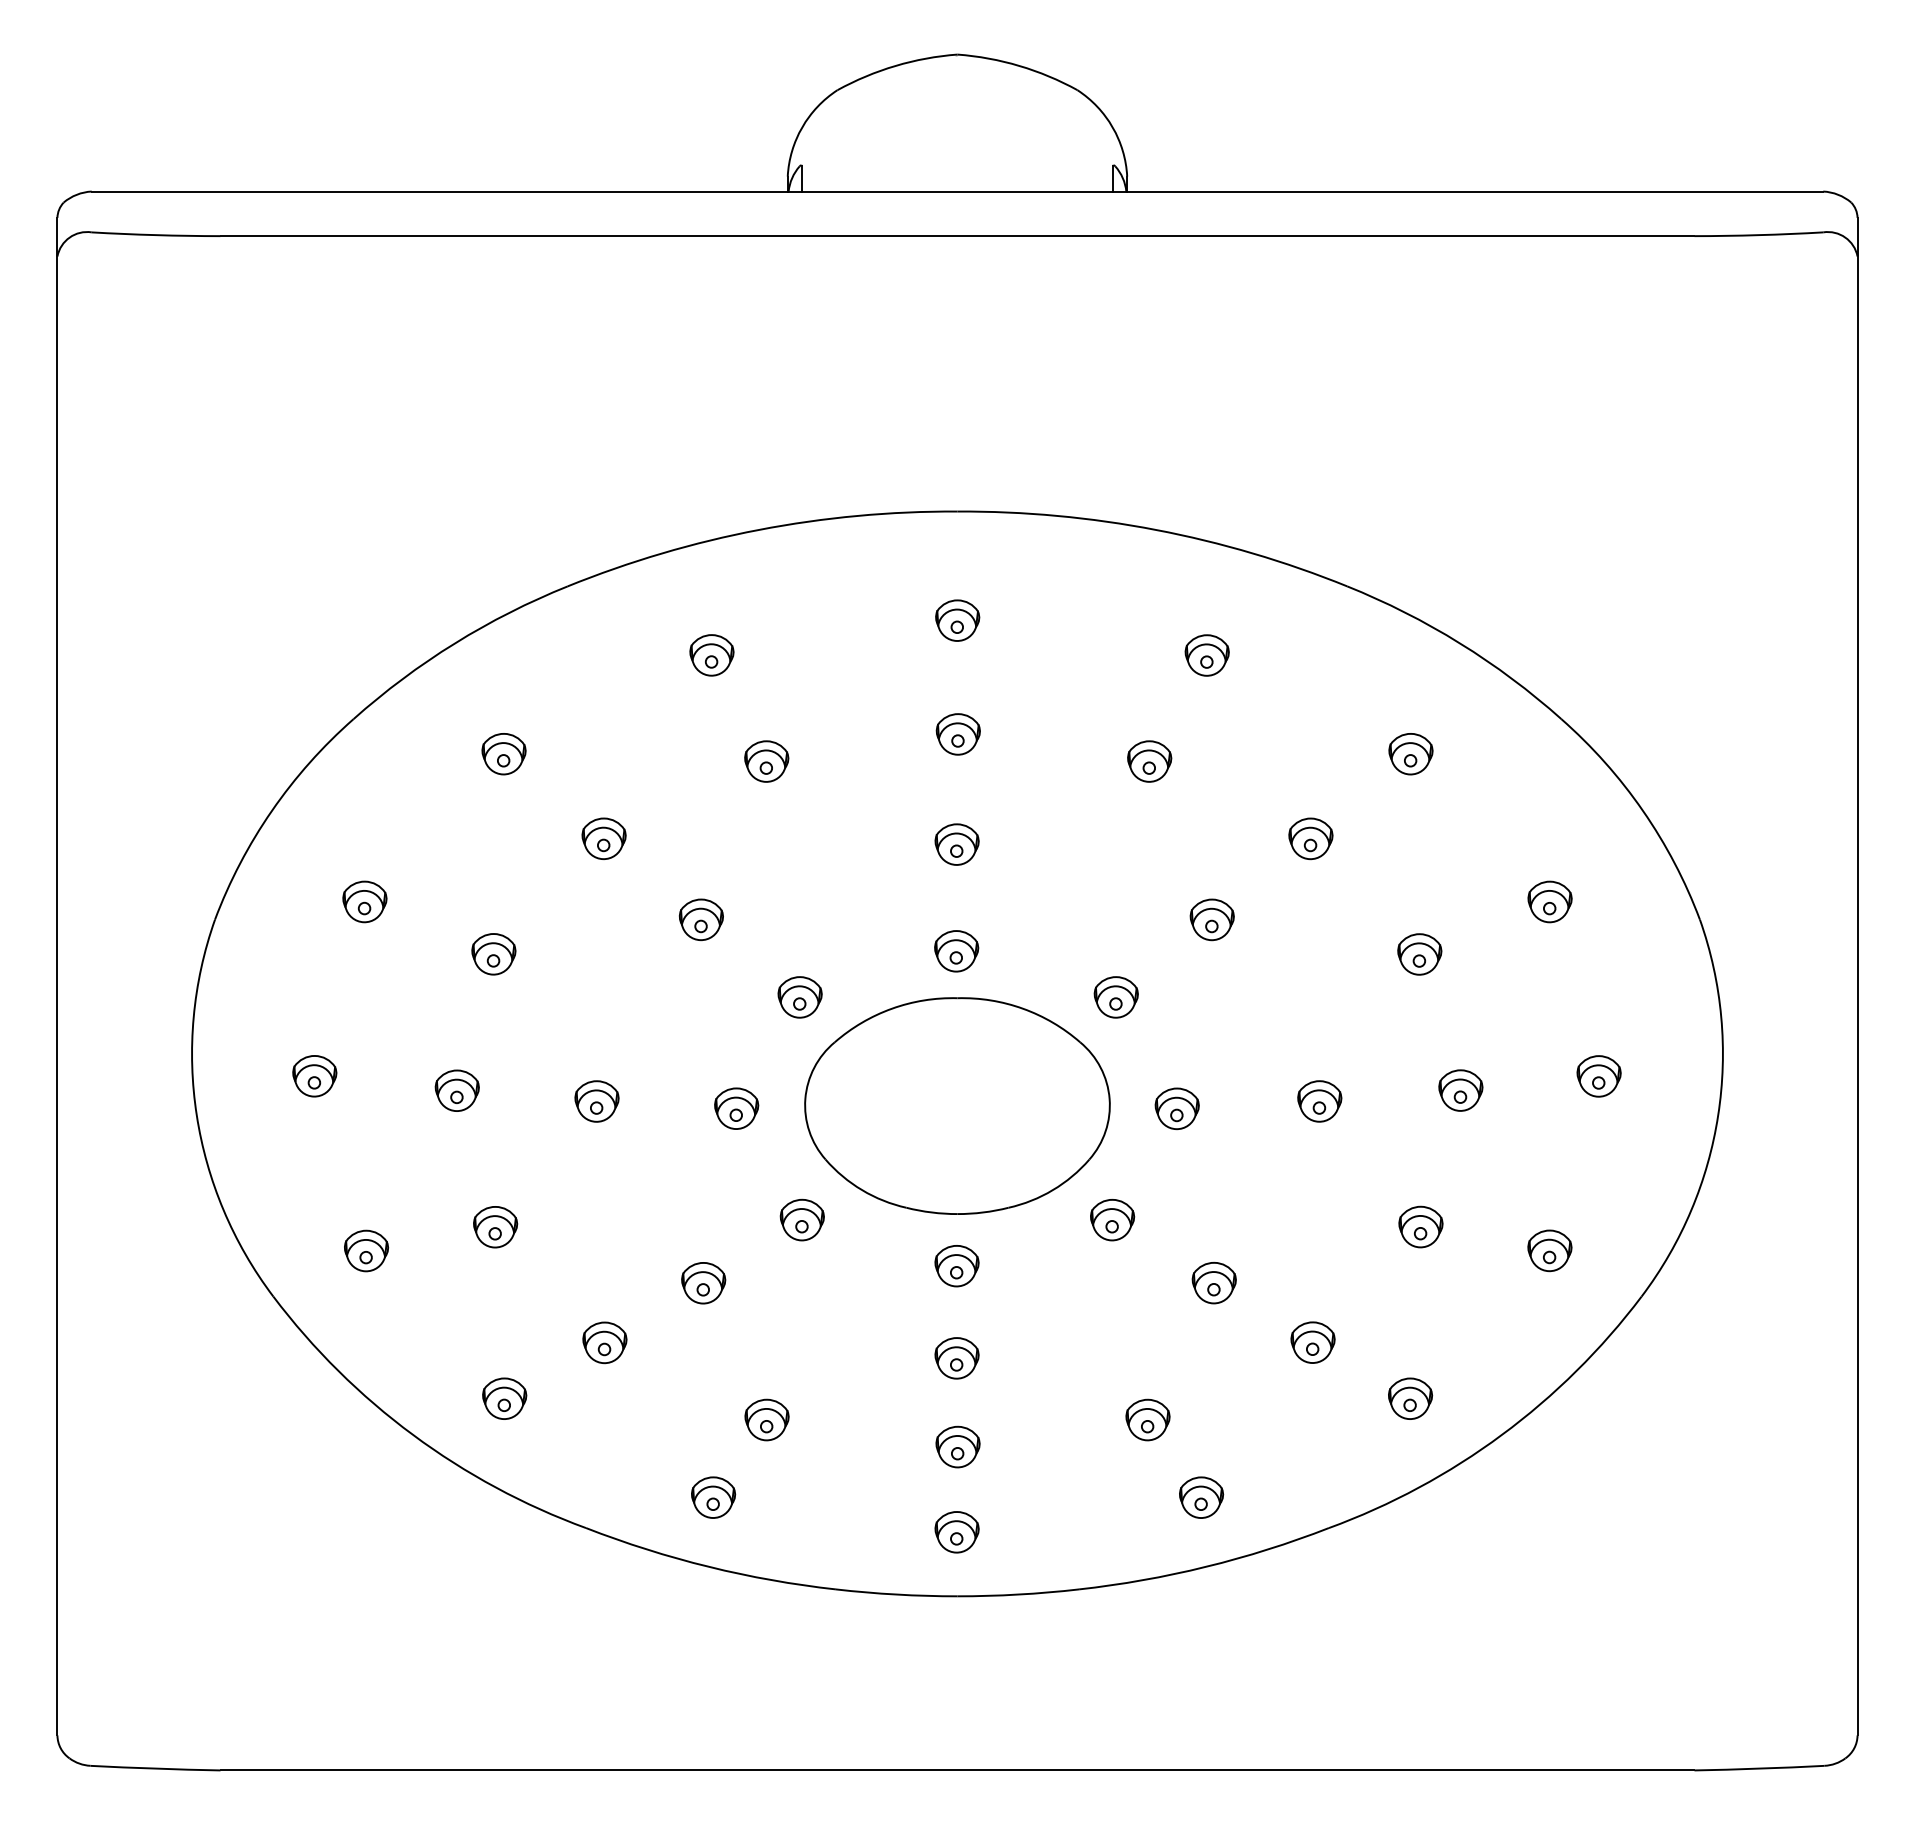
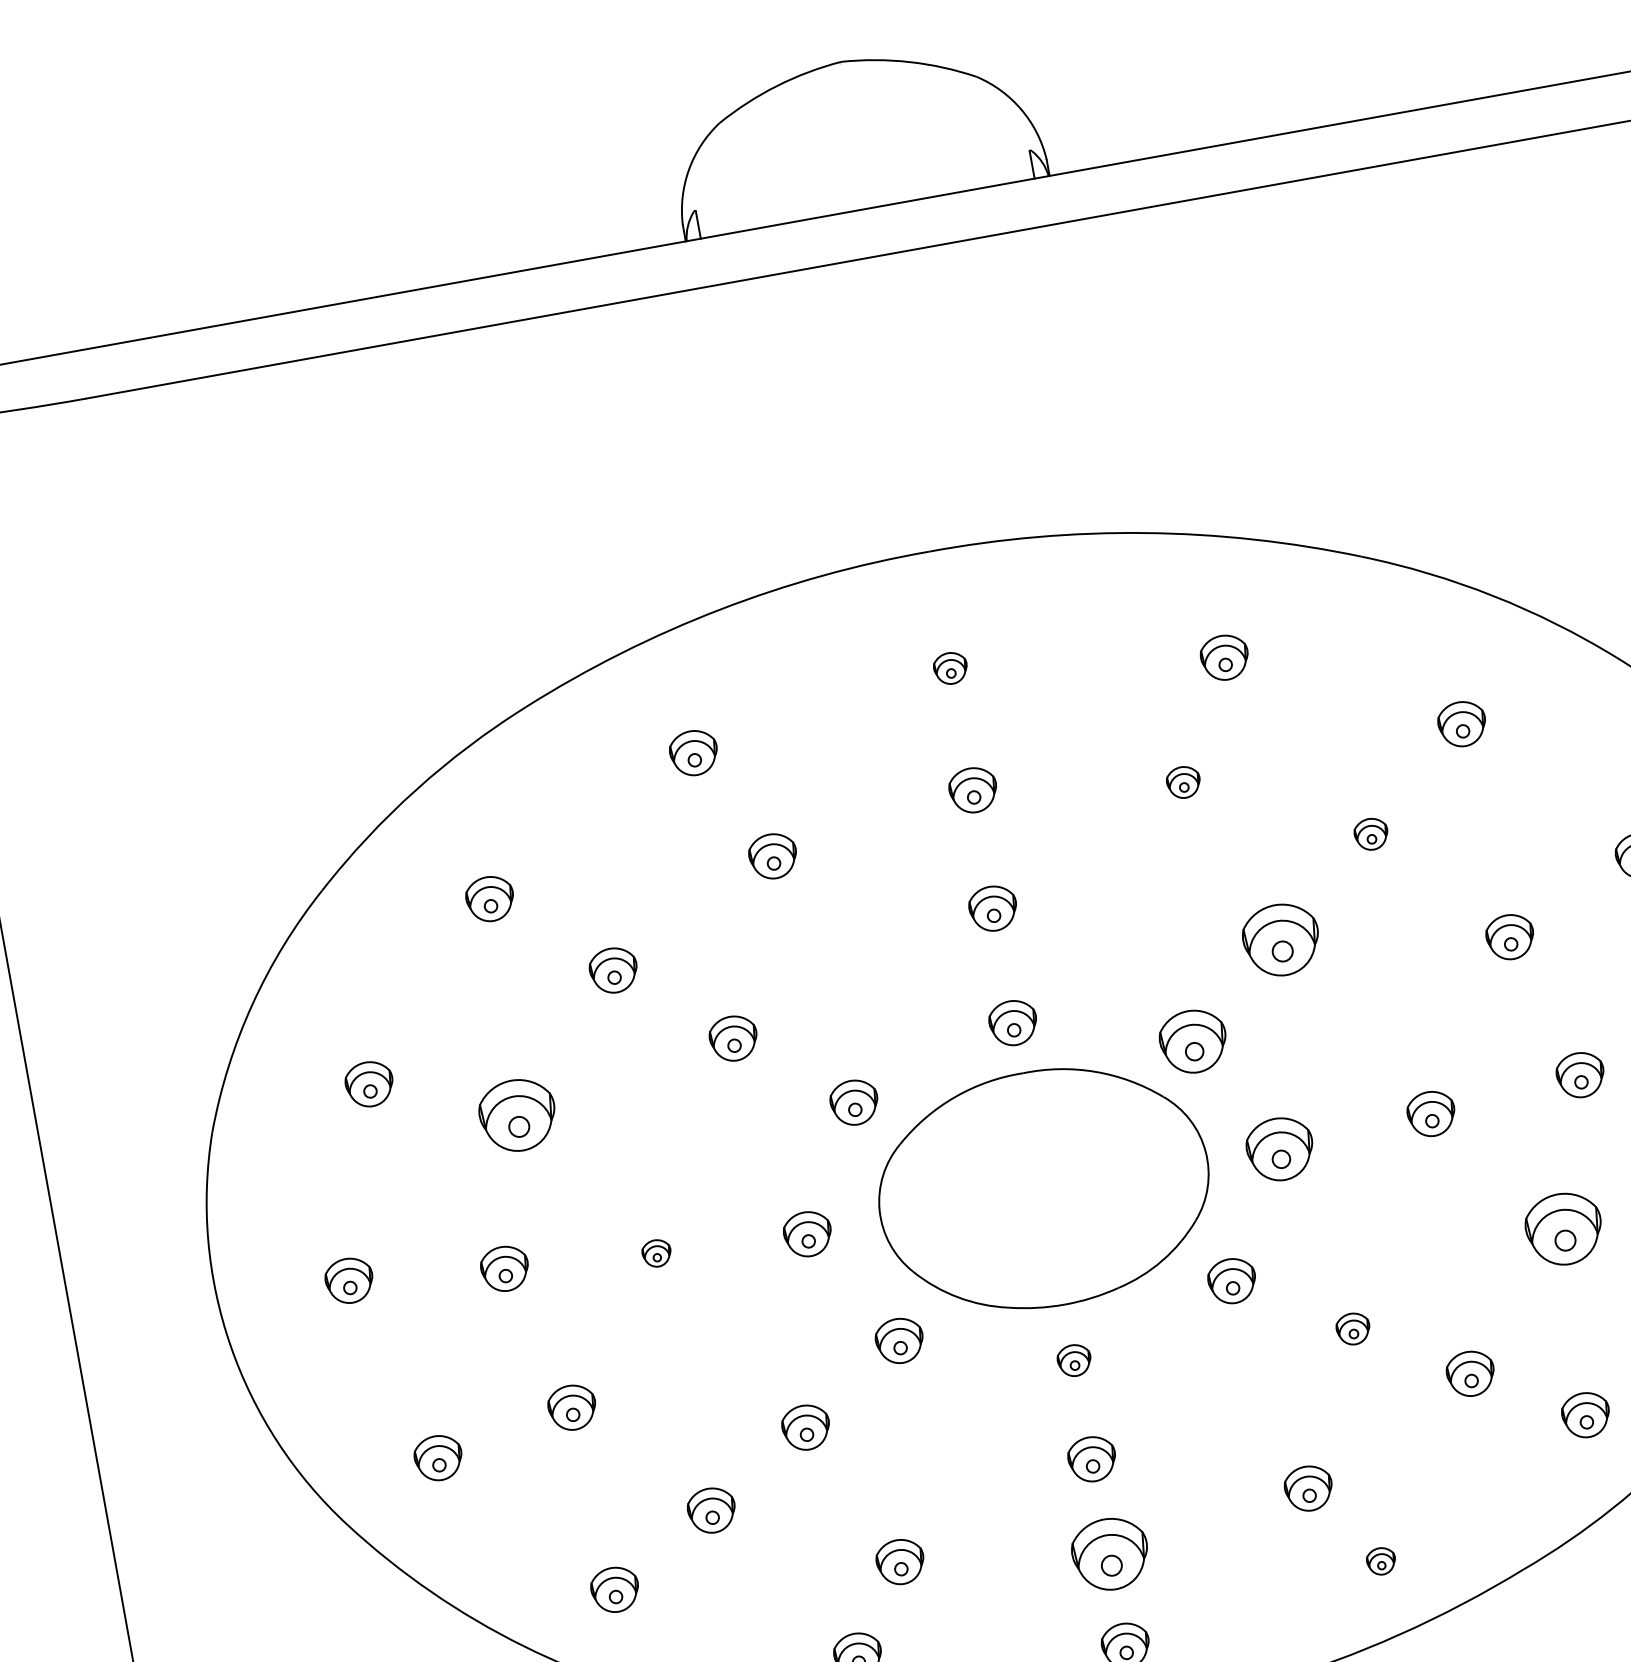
part: (957, 620) -> (950, 668), size x0.7
part: (1149, 761) -> (1183, 782), size x0.7
part: (1310, 838) -> (1370, 833), size x0.7
part: (1211, 919) -> (1280, 939), size x1.6
part: (493, 954) -> (517, 1115), size x1.6
part: (1115, 997) -> (1192, 1041), size x1.4
part: (596, 1101) -> (656, 1253), size x0.6
part: (1176, 1108) -> (1279, 1149), size x1.4
part: (1420, 1226) -> (1563, 1228), size x1.6
part: (956, 1266) -> (1073, 1360), size x0.7
part: (1213, 1282) -> (1352, 1328), size x0.7
part: (957, 1446) -> (1109, 1553), size x1.6
part: (1201, 1497) -> (1381, 1561), size x0.6

